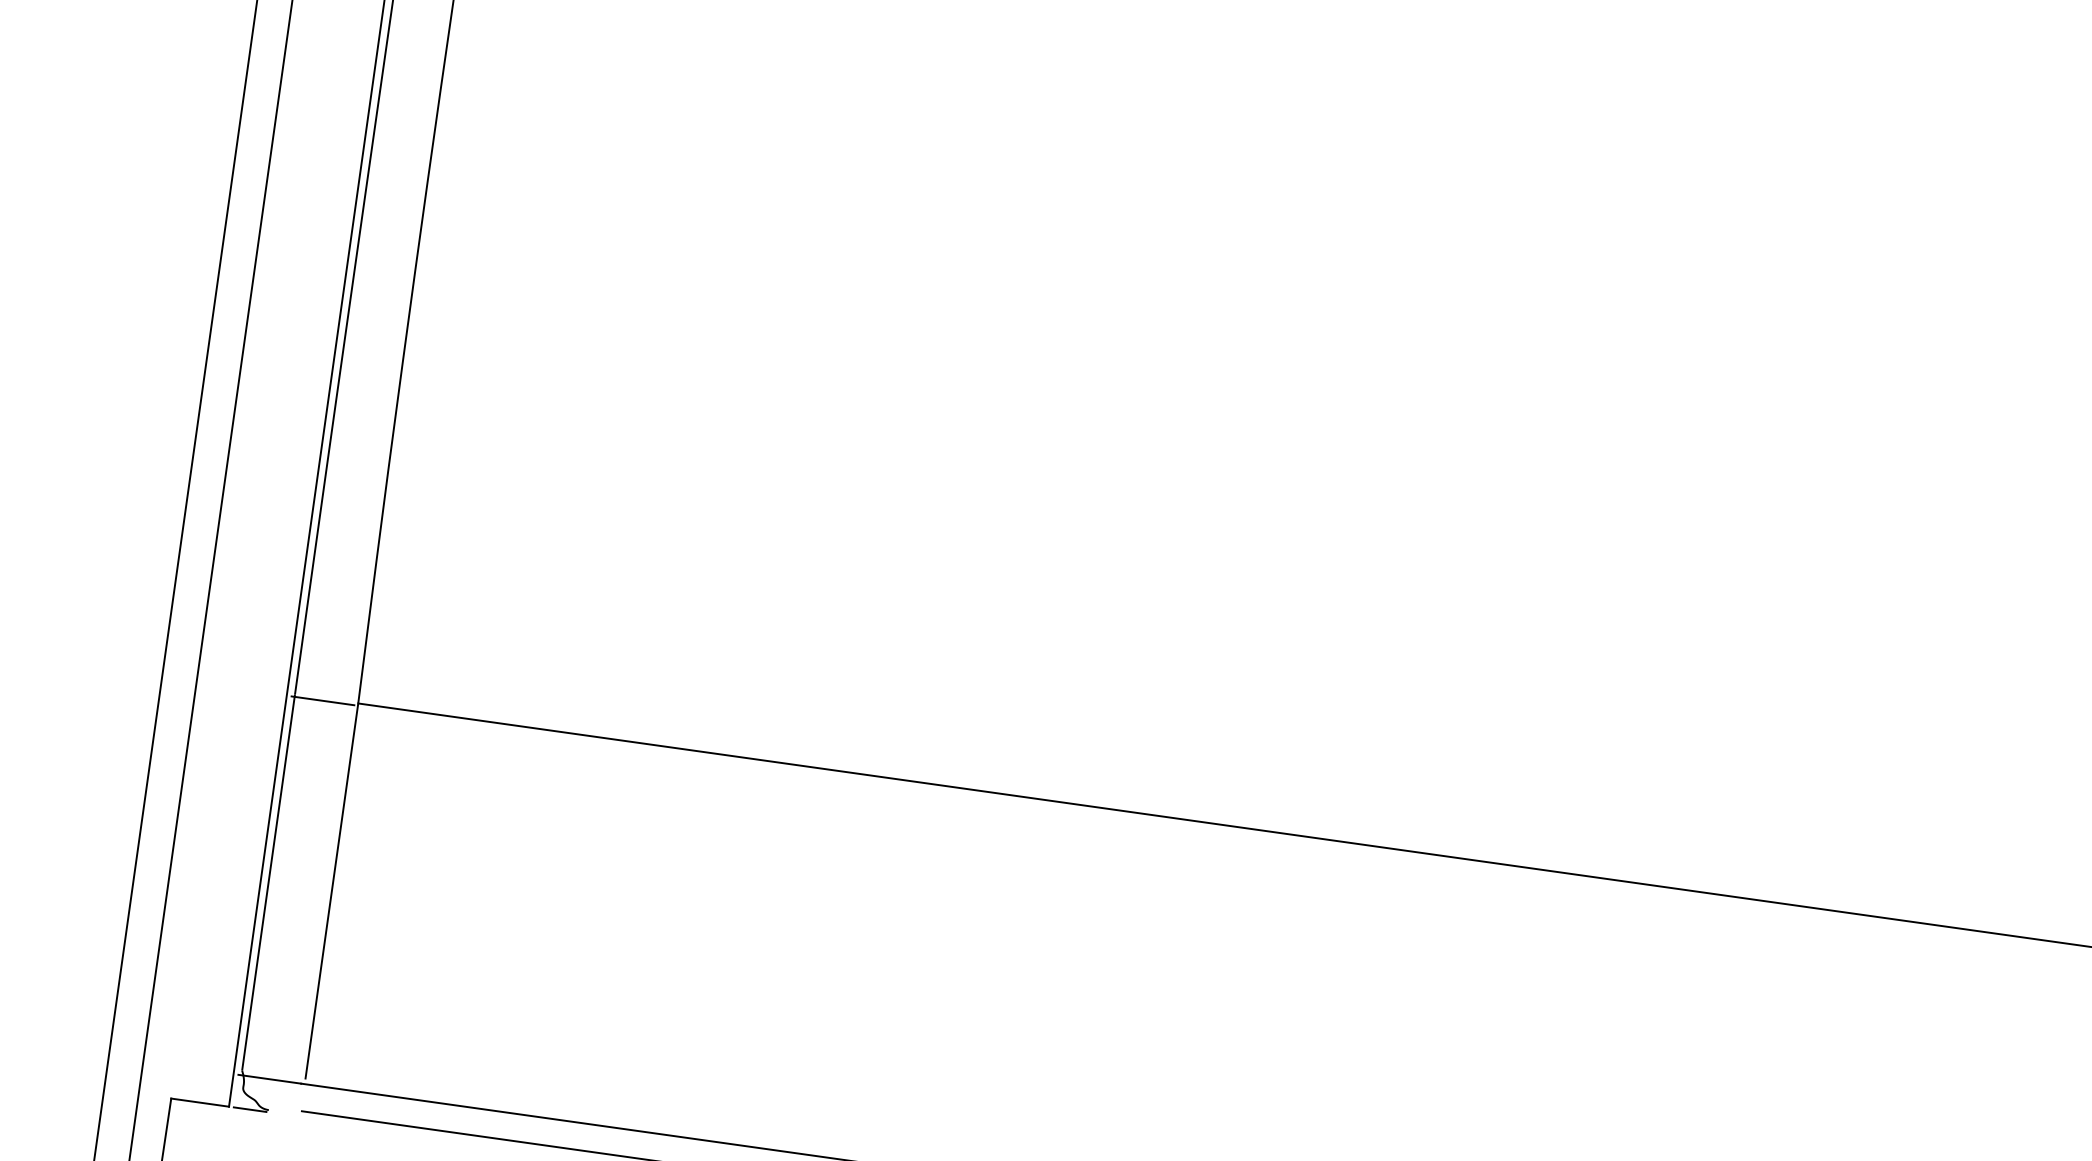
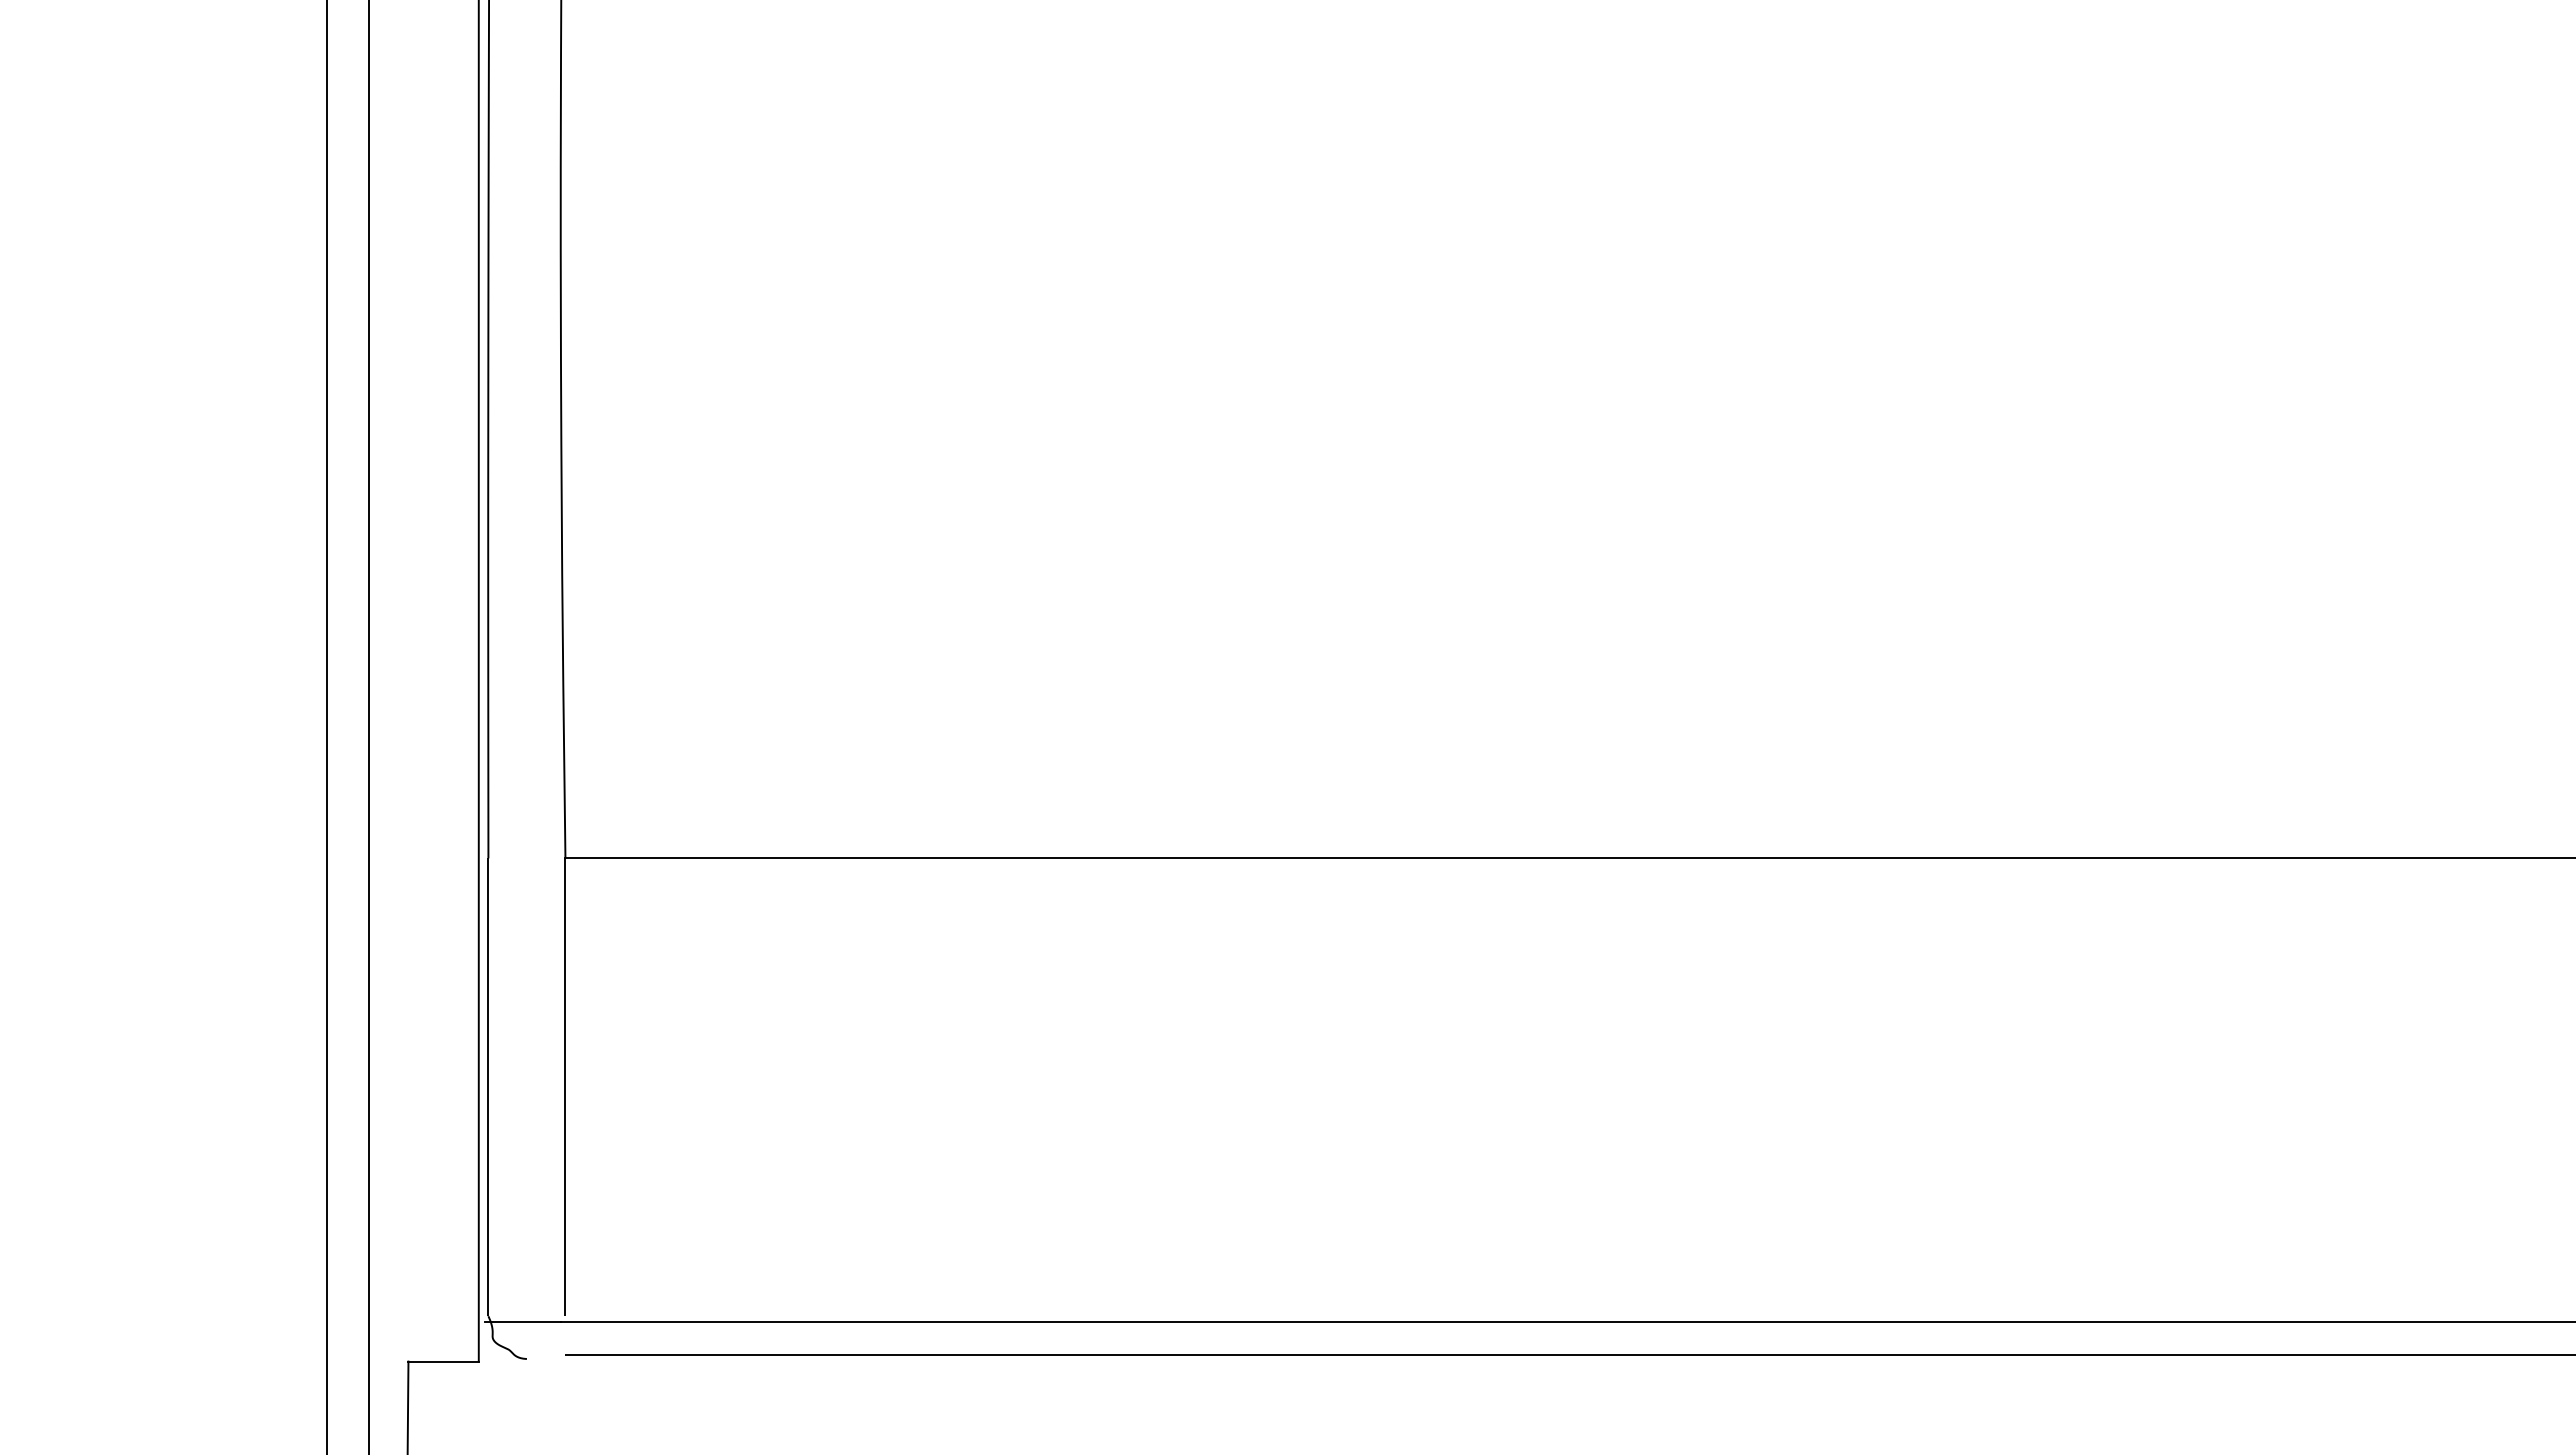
line: (322, 701) -> (522, 861), removed
line: (250, 1109) -> (504, 1361), removed

